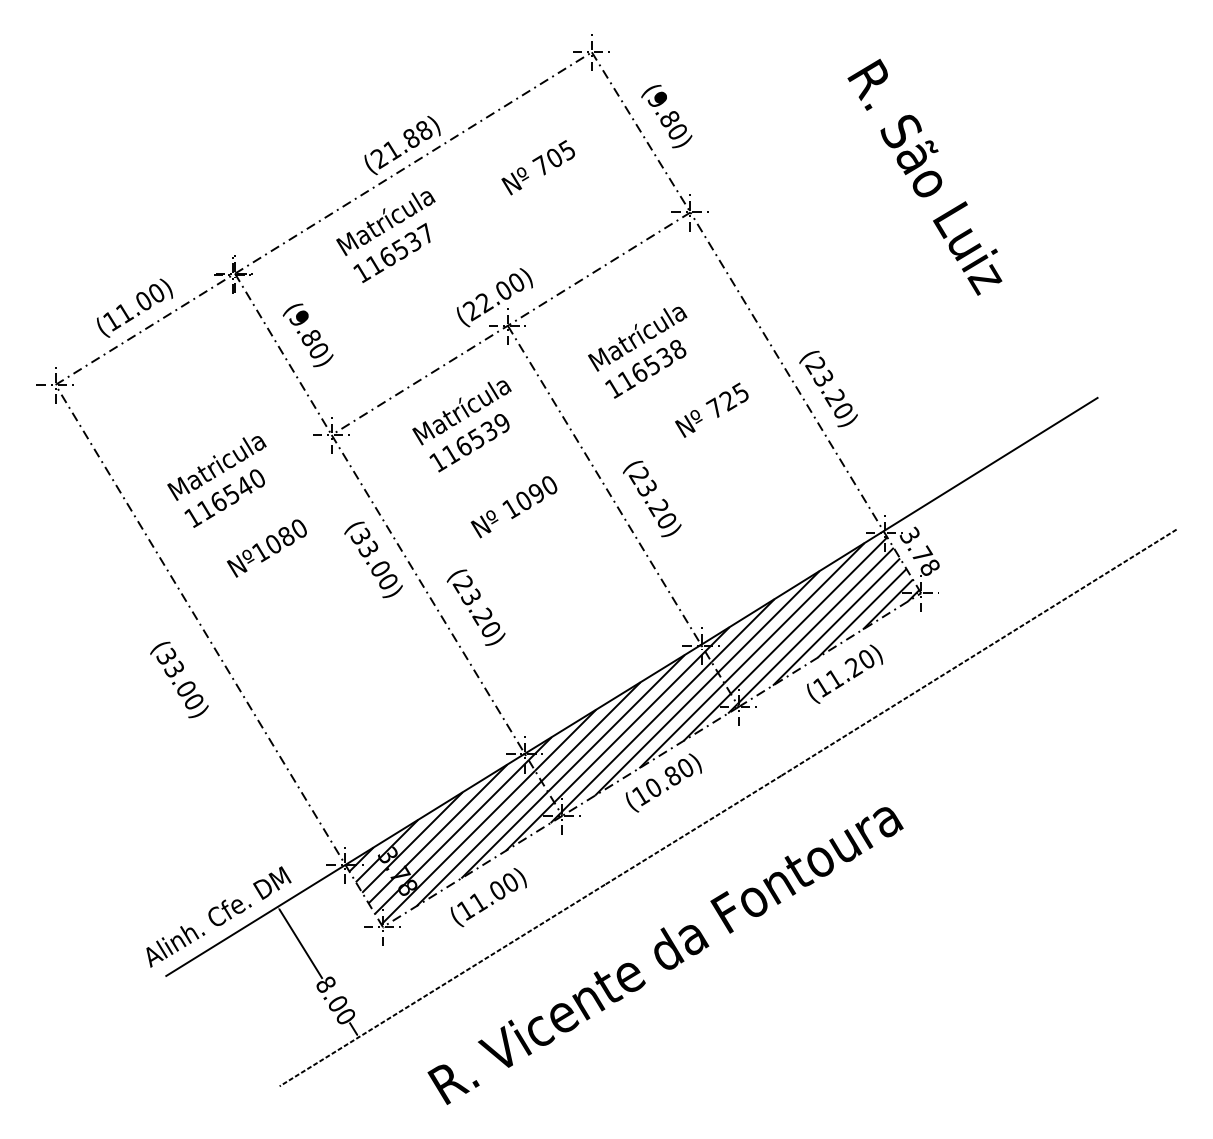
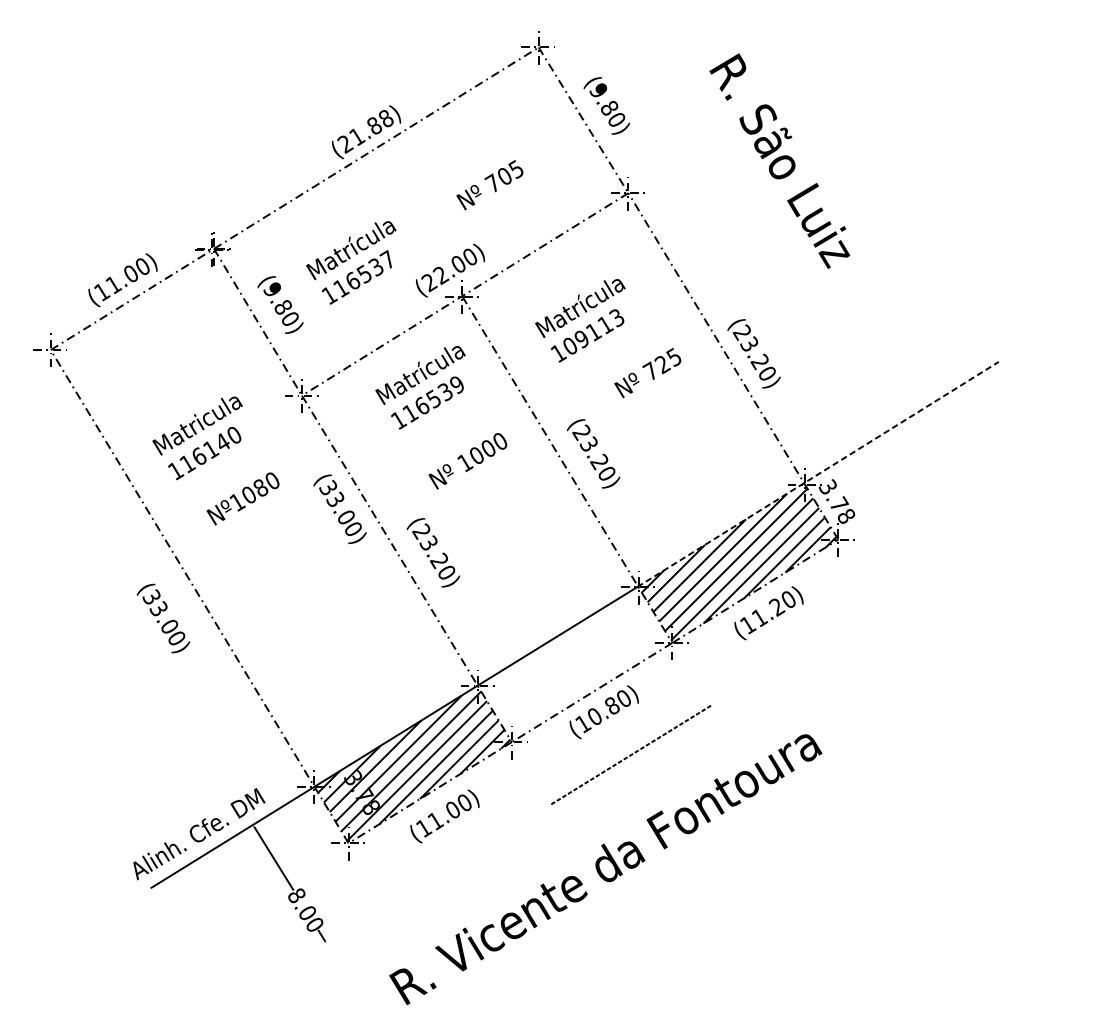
text: (537, 167) -> (489, 185), moved
text: (924, 176) -> (779, 160), moved
text: (385, 236) -> (350, 262), moved
text: (652, 364) -> (593, 331), 116538 -> 109113
text: (536, 493) -> (488, 448), 1090 -> 1000
text: (231, 494) -> (210, 449), 116540 -> 116140
line: (898, 521) -> (817, 474), solid -> dashed
line: (979, 651) -> (891, 592), removed
hatch: (632, 732) -> (575, 666), removed
line: (442, 985) -> (402, 896), removed

